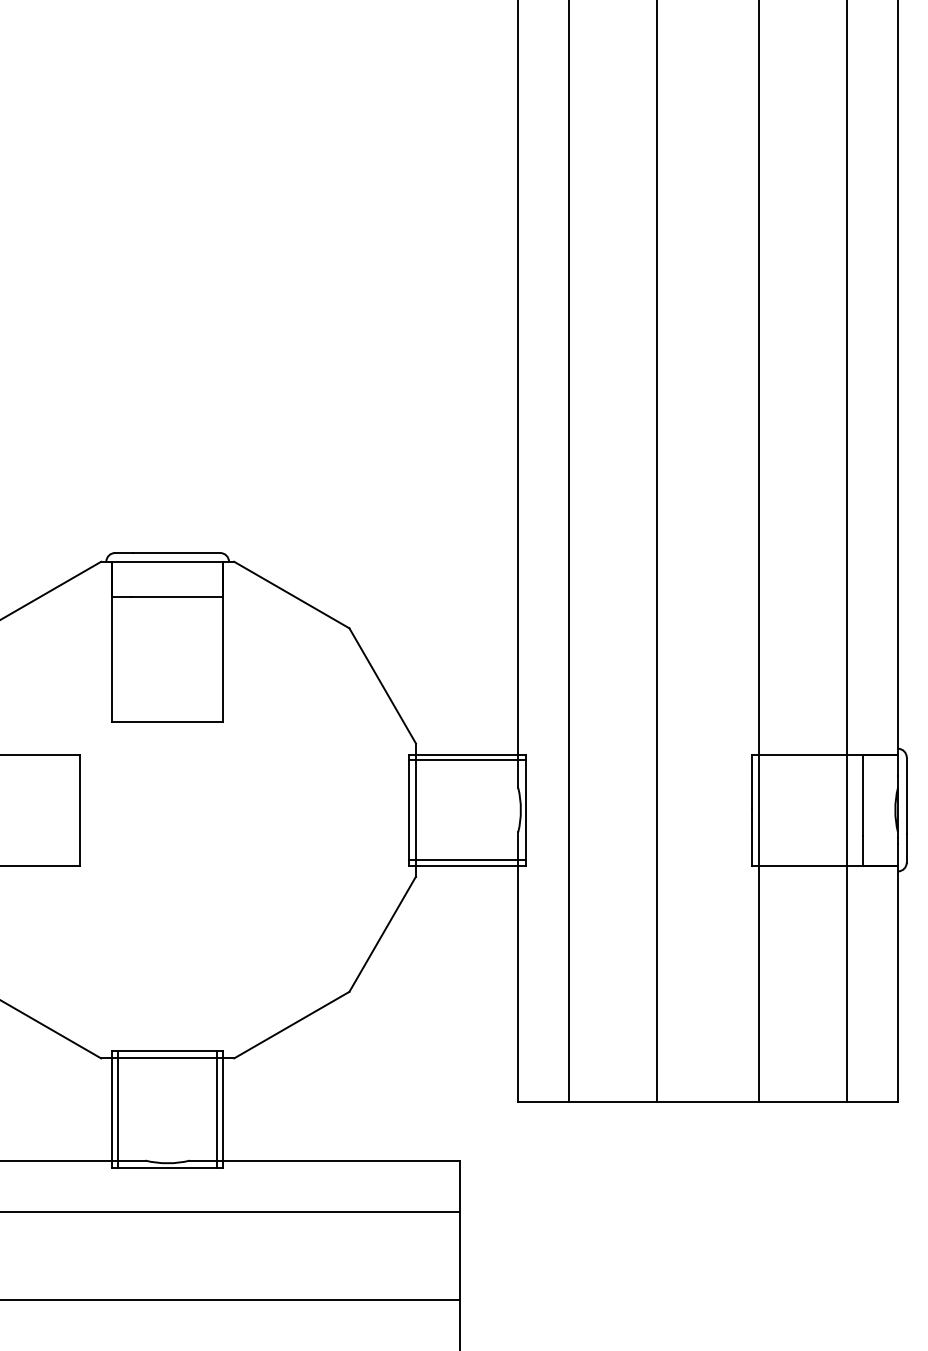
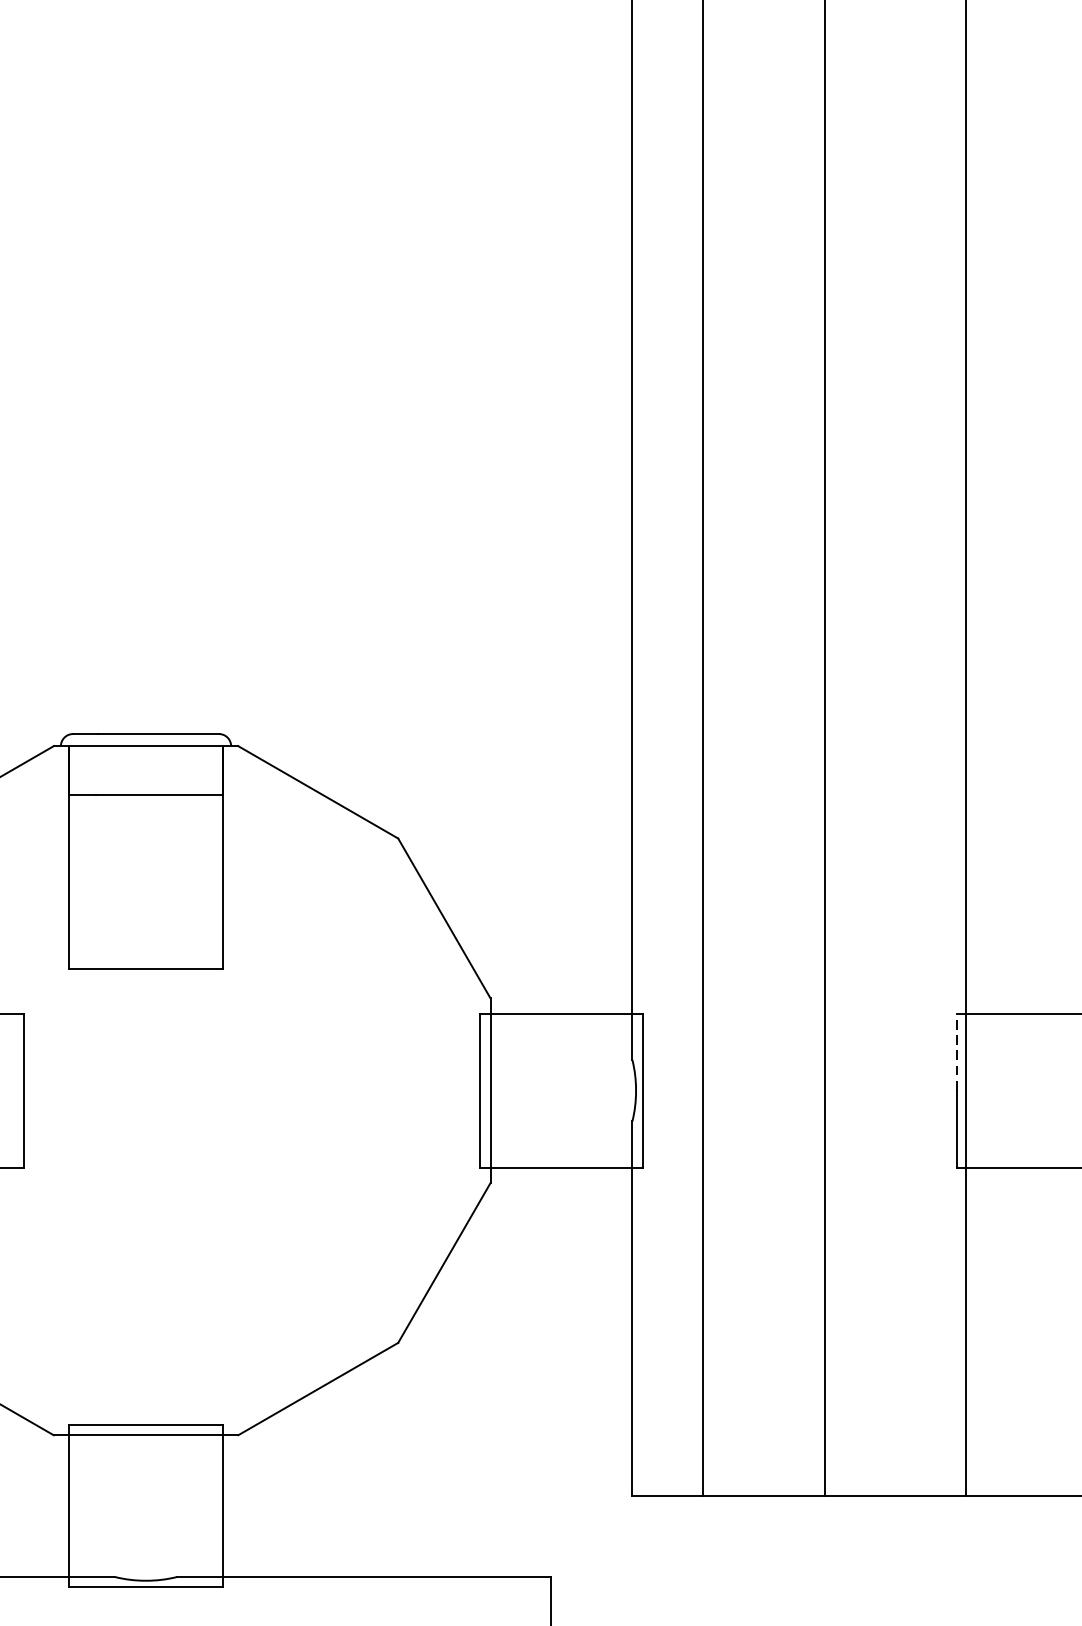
line: (466, 760) -> (560, 1021), removed
line: (751, 782) -> (956, 1052), solid -> dashed
line: (466, 859) -> (560, 1159), removed
line: (118, 1109) -> (77, 1506), removed
line: (217, 1109) -> (215, 1506), removed

